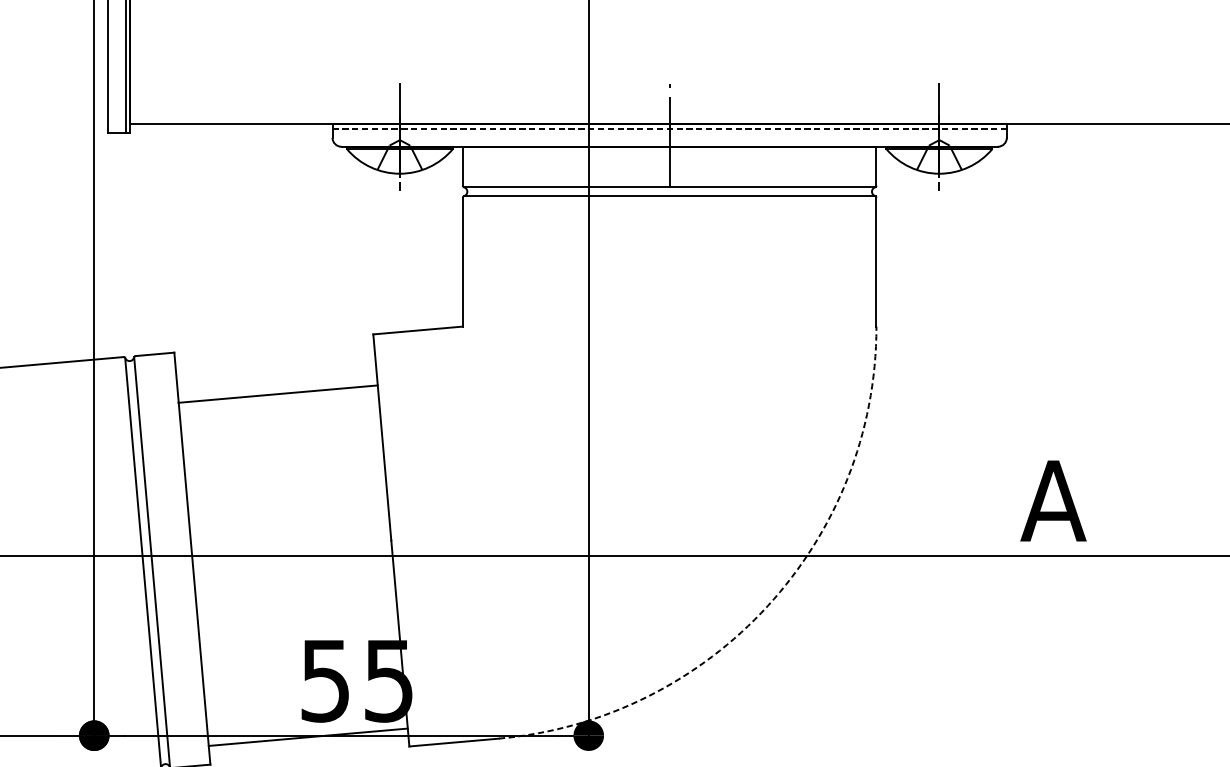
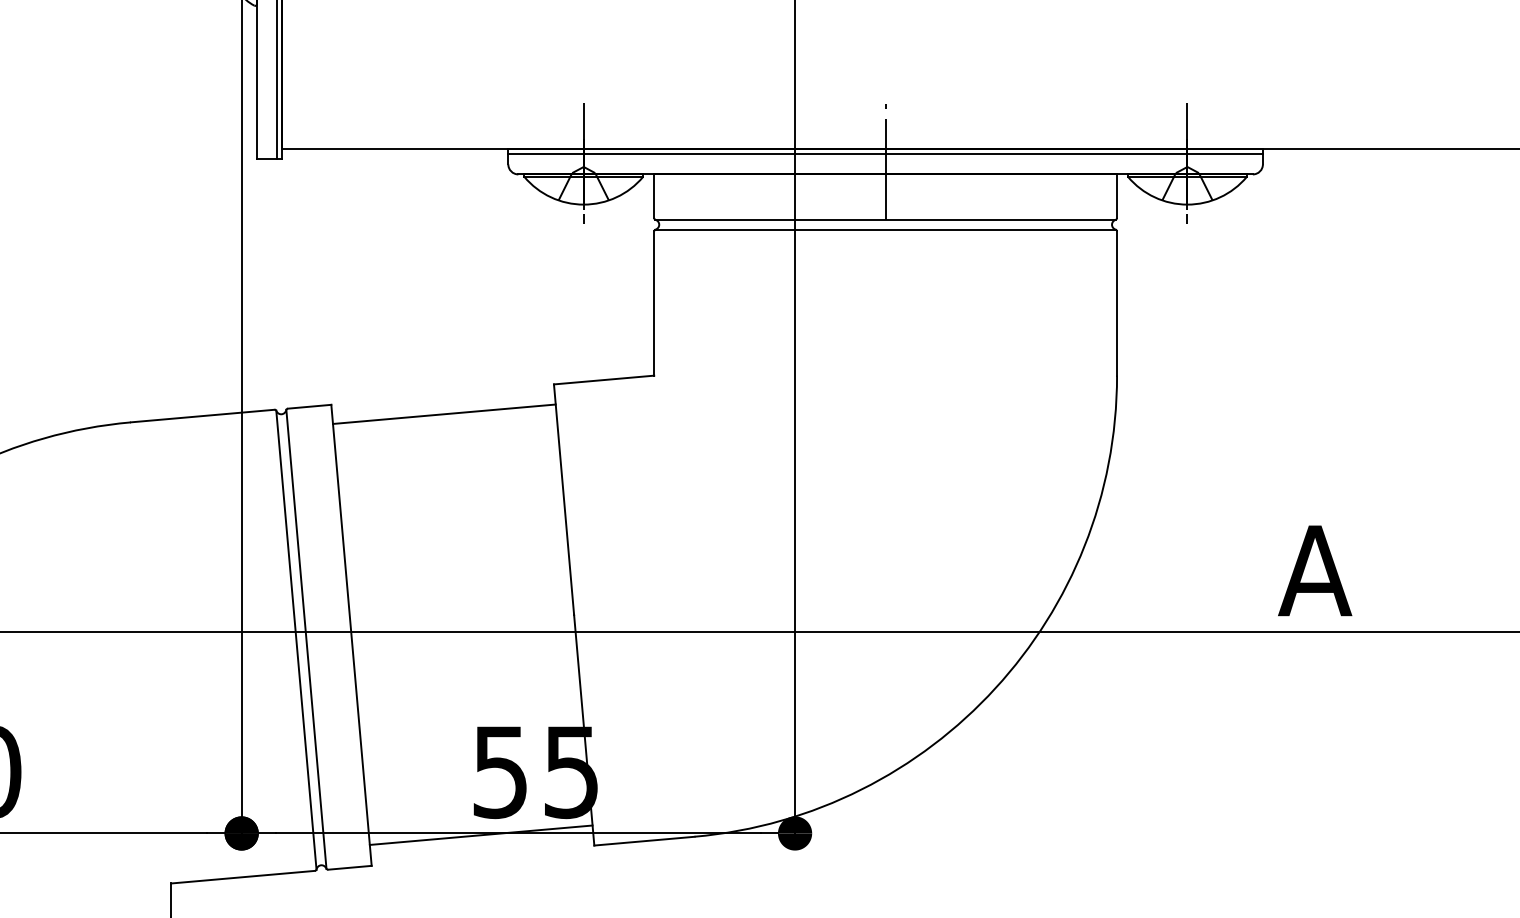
line: (670, 128) -> (886, 154), dashed -> solid
line: (278, 393) -> (444, 413), moved
arc: (767, 606) -> (995, 688), dashed -> solid

